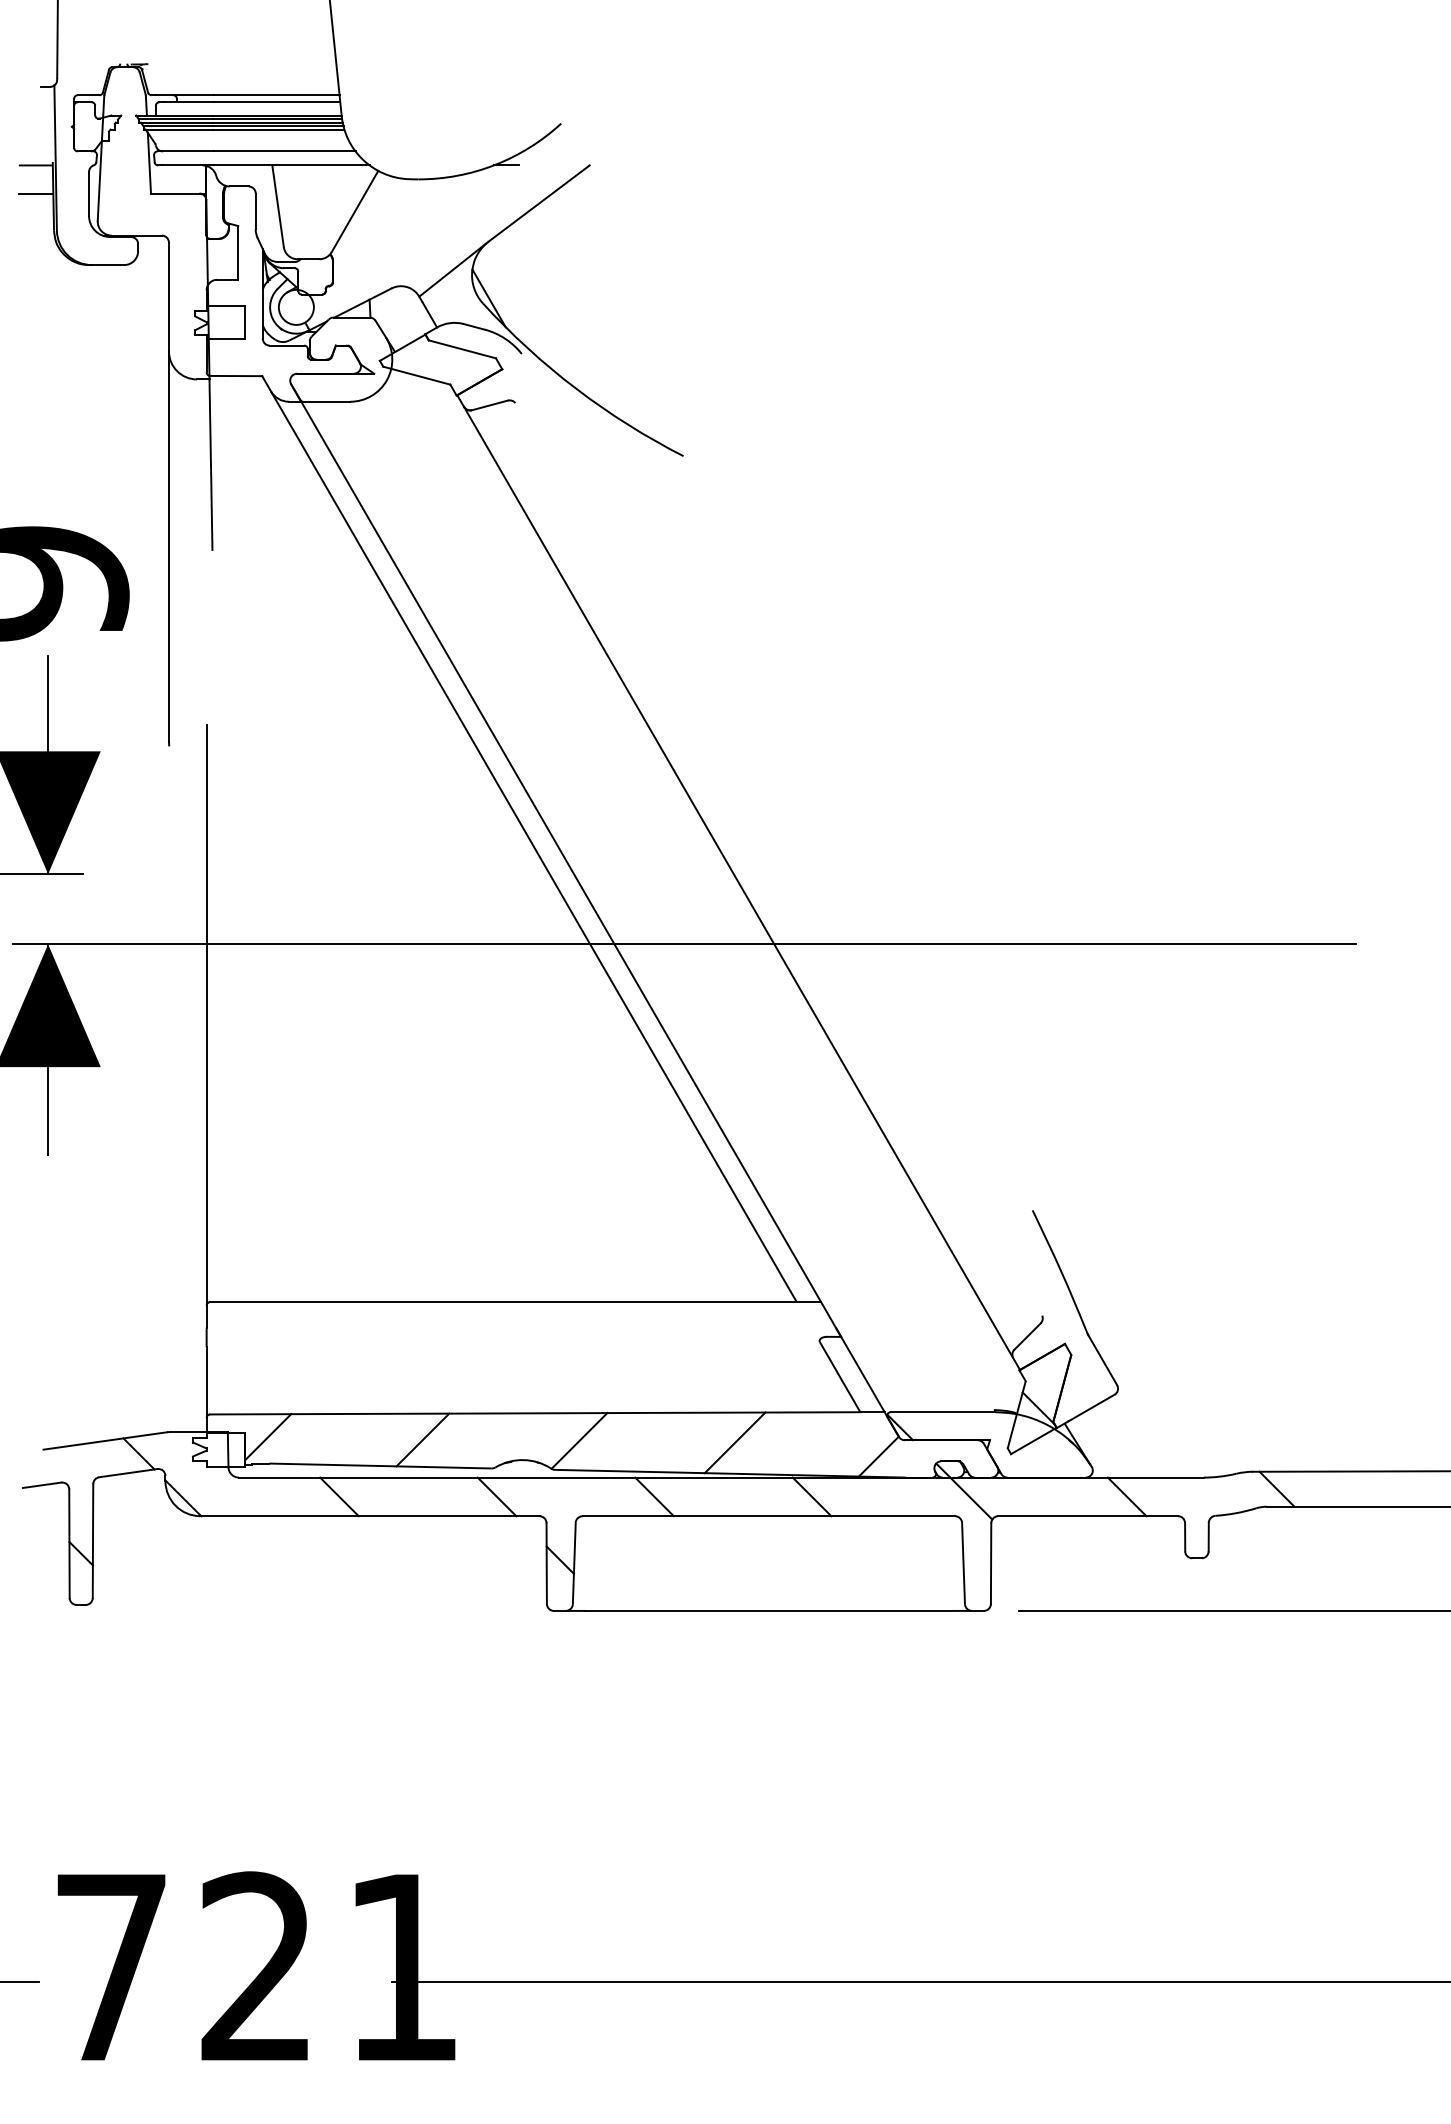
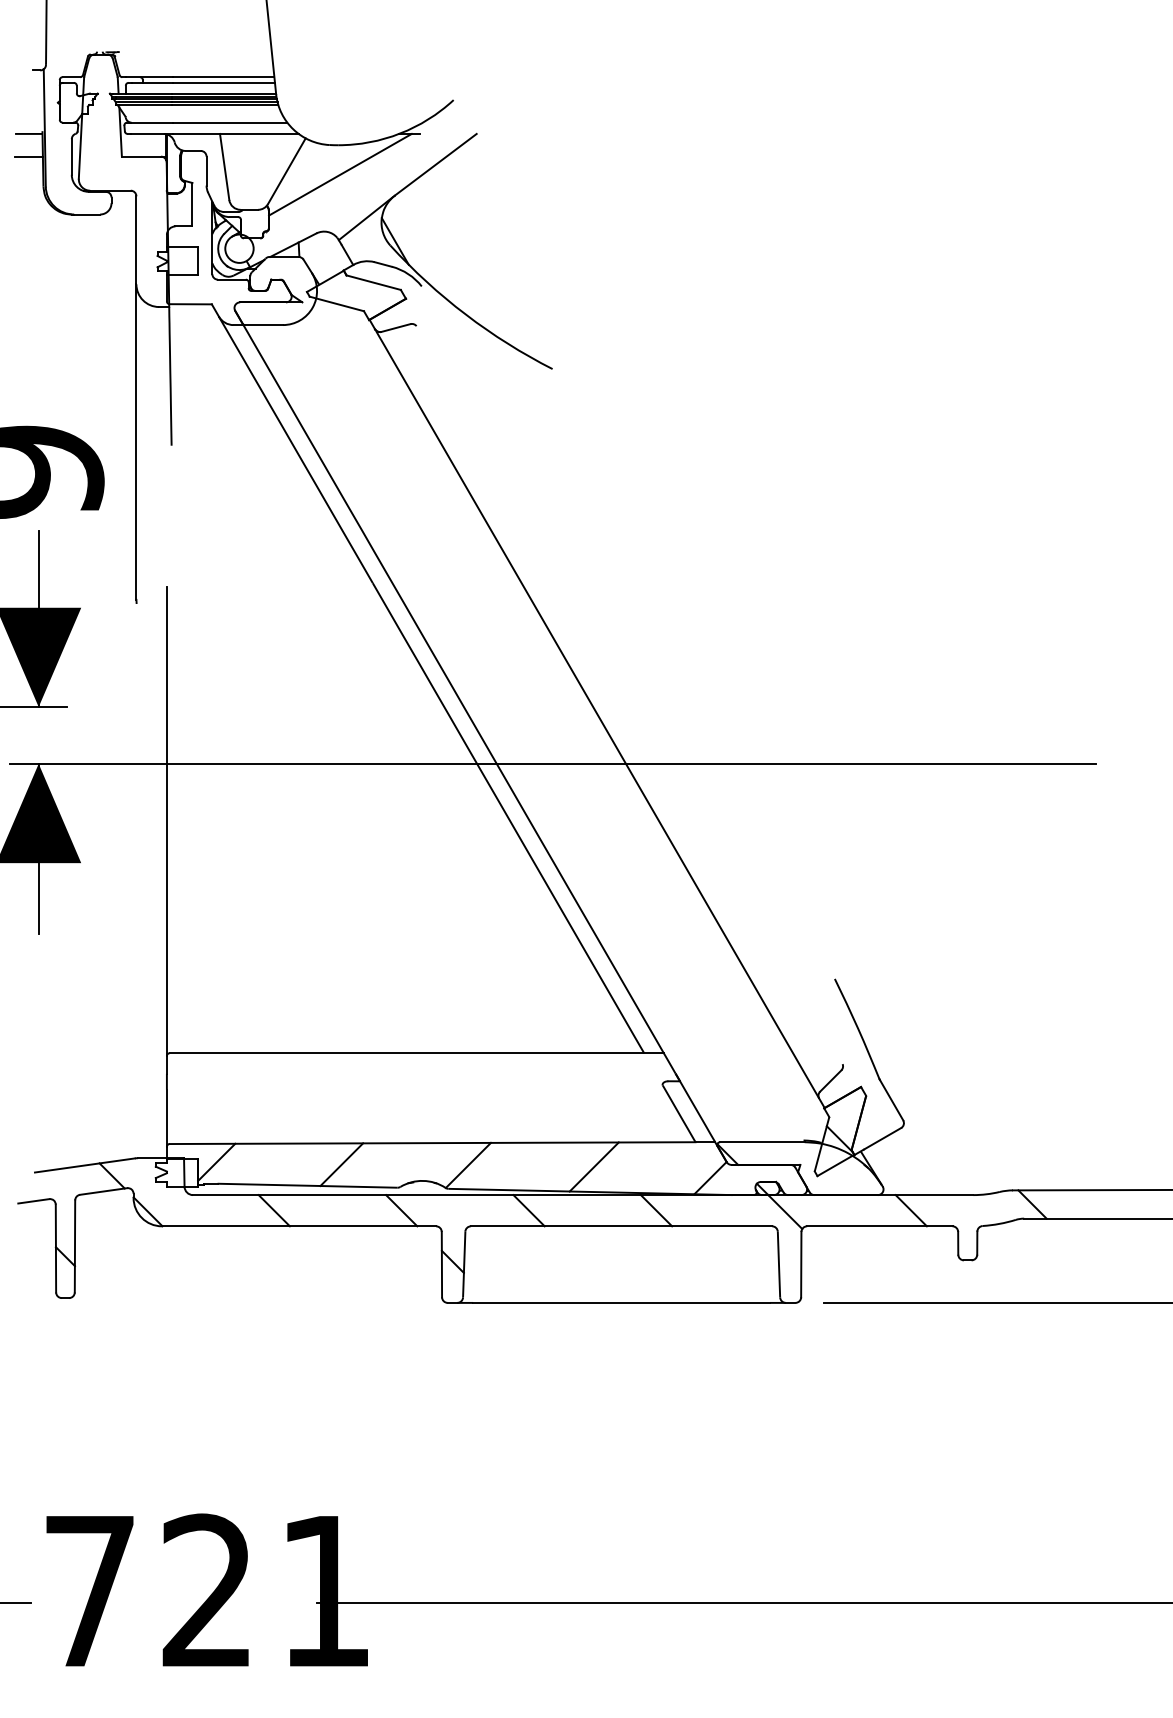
line: (420, 215) -> (339, 174), added

